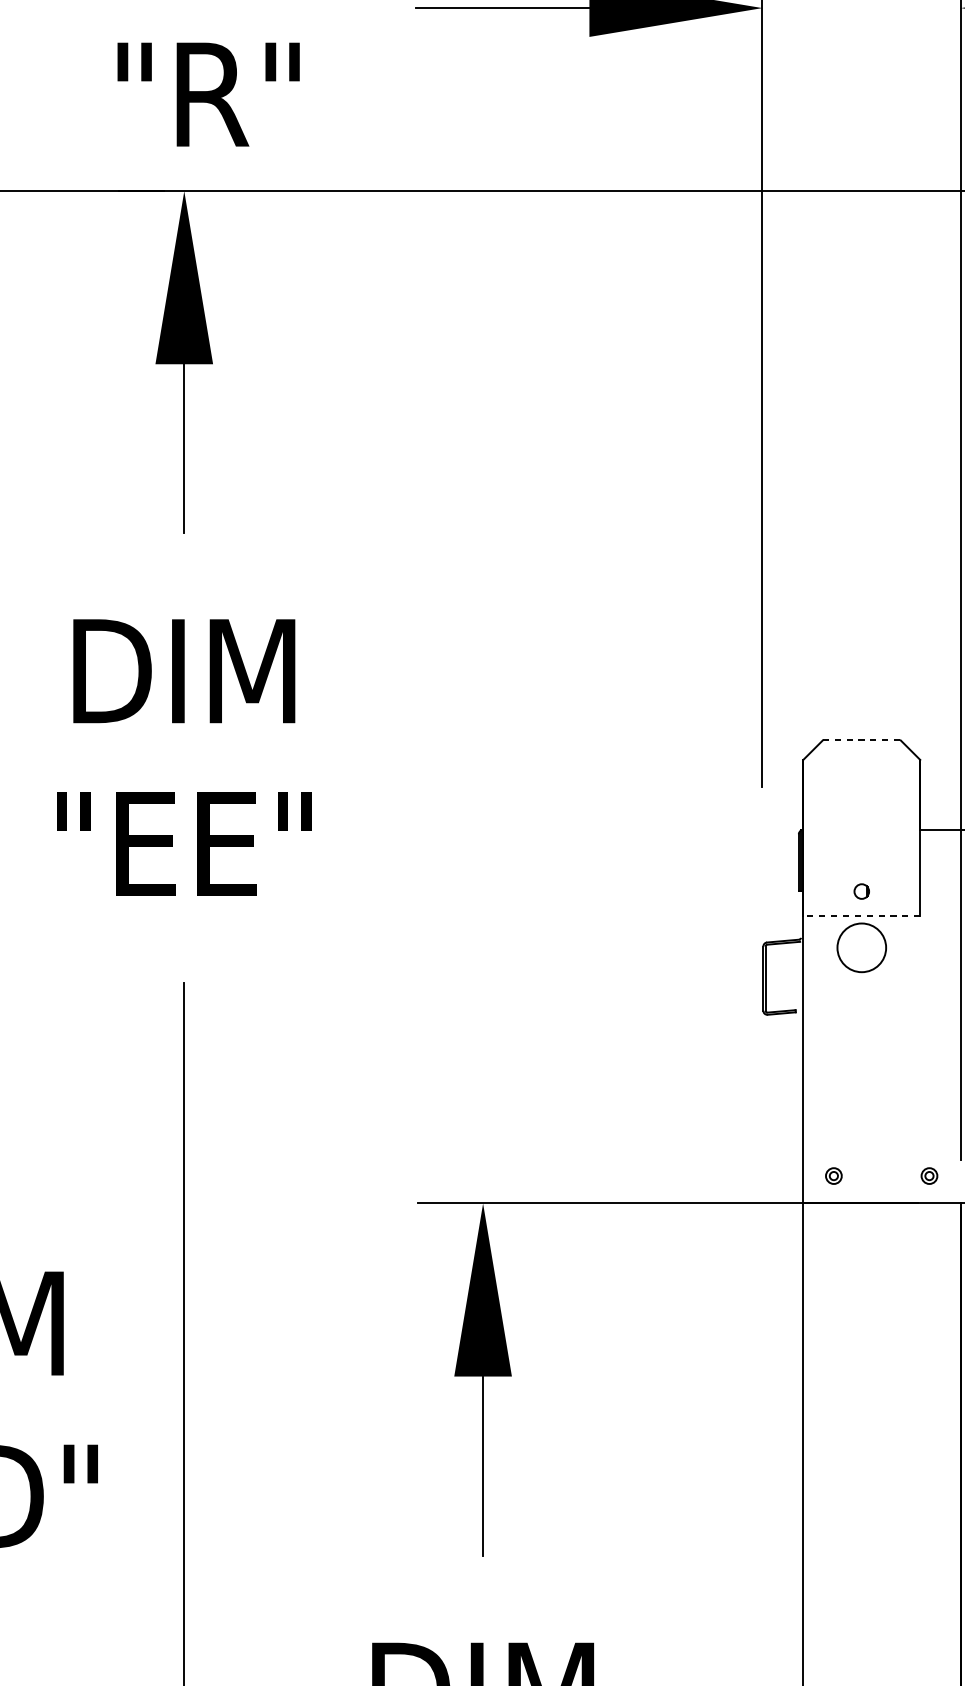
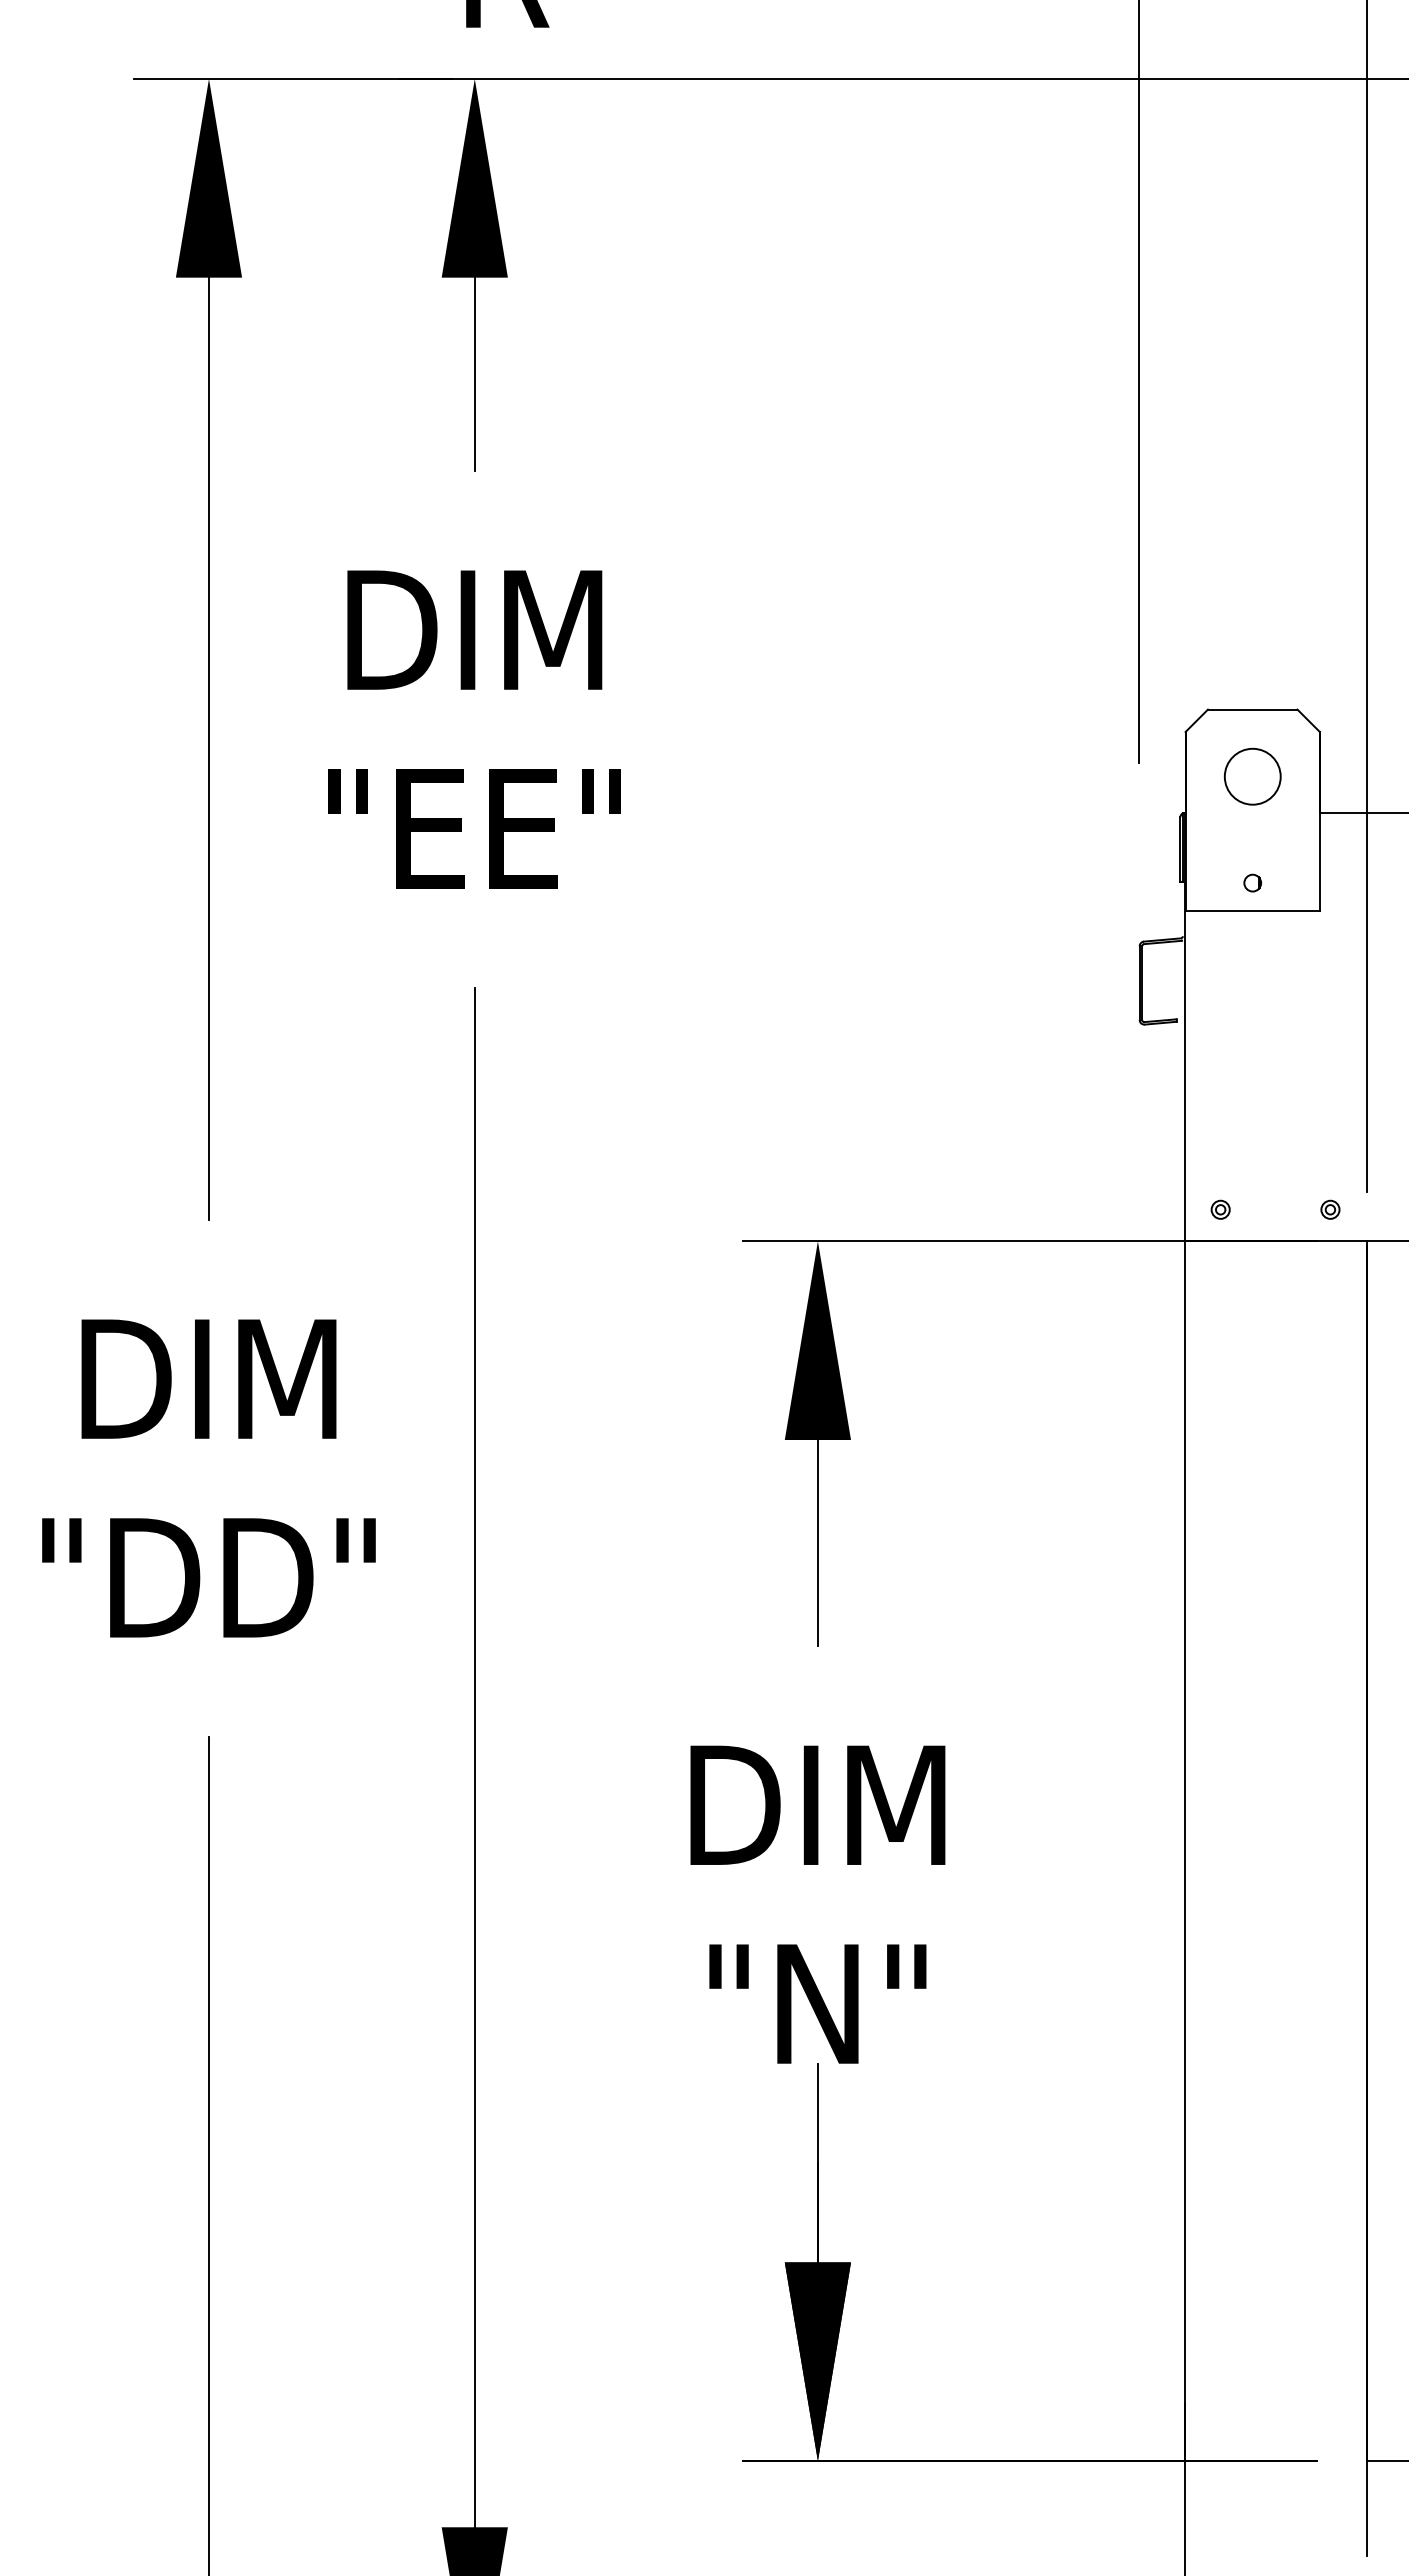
line: (861, 740) -> (1252, 709), dashed -> solid
line: (861, 916) -> (1252, 911), dashed -> solid
circle: (861, 947) -> (1252, 776), moved

